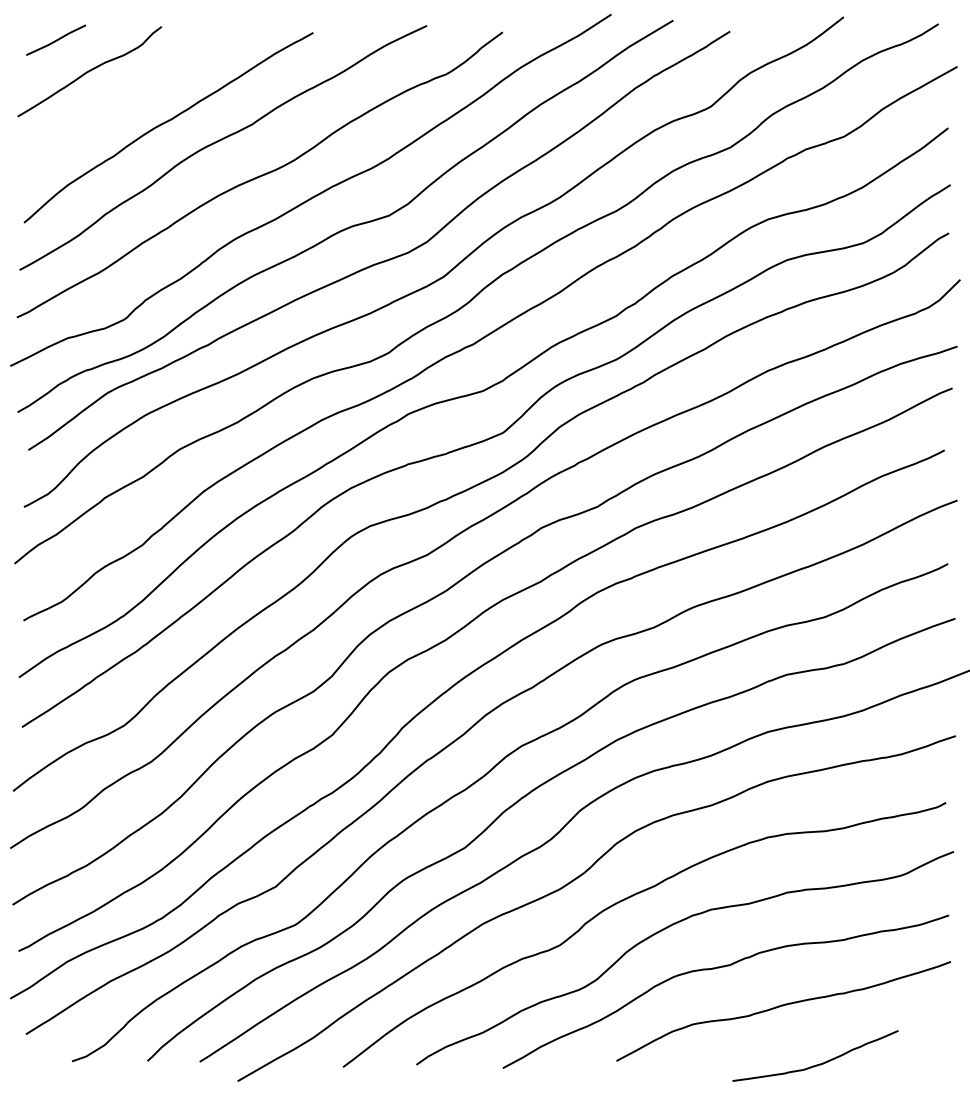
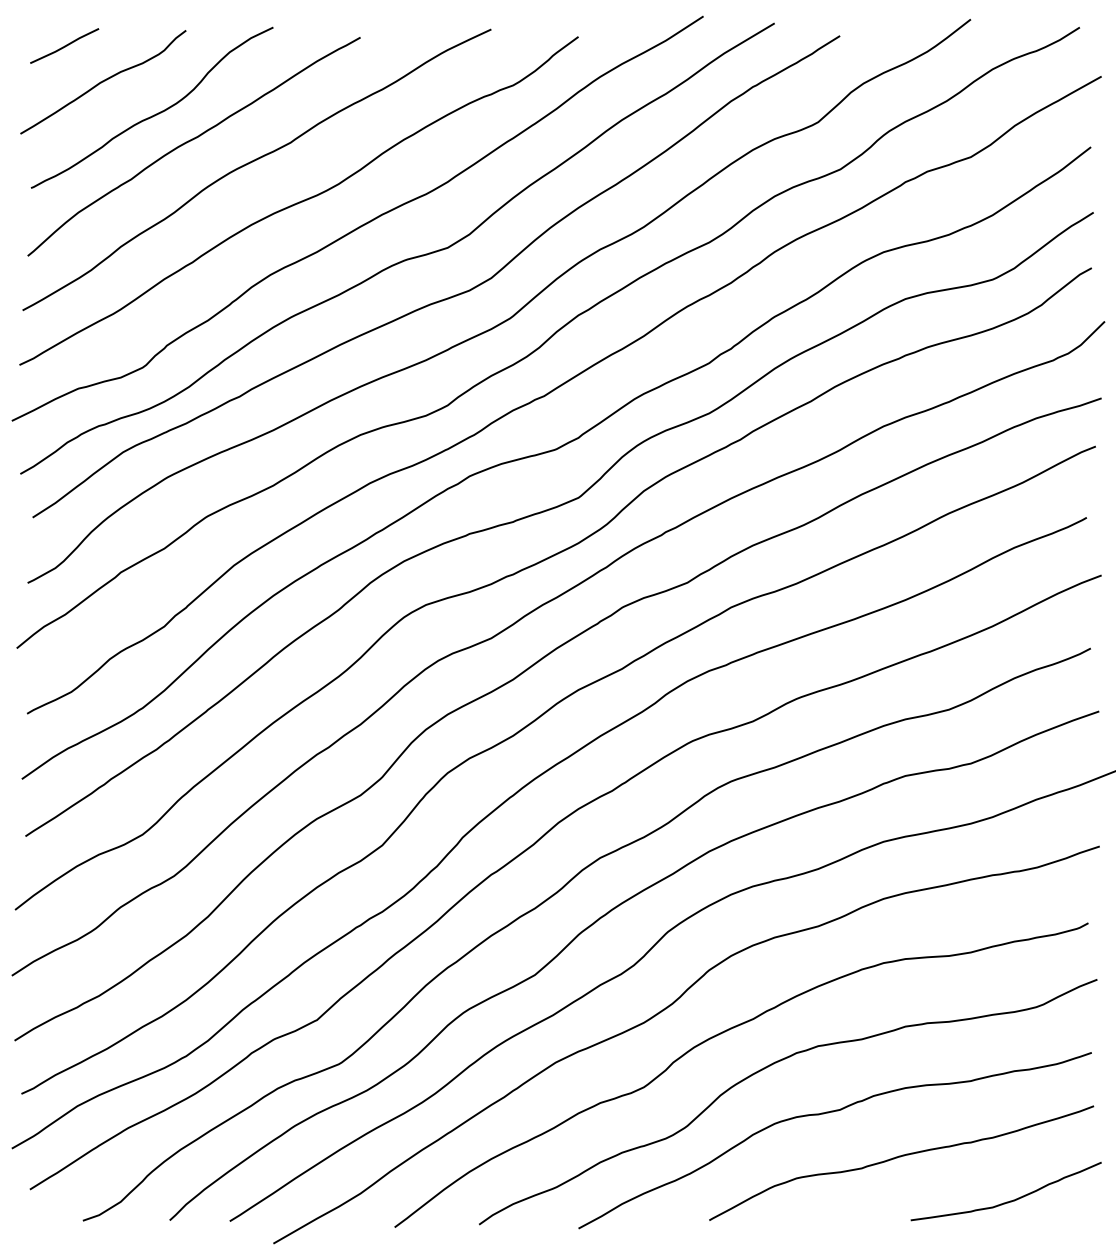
curve: (134, 99) -> (154, 114), added
curve: (815, 1064) -> (1006, 1201), moved

